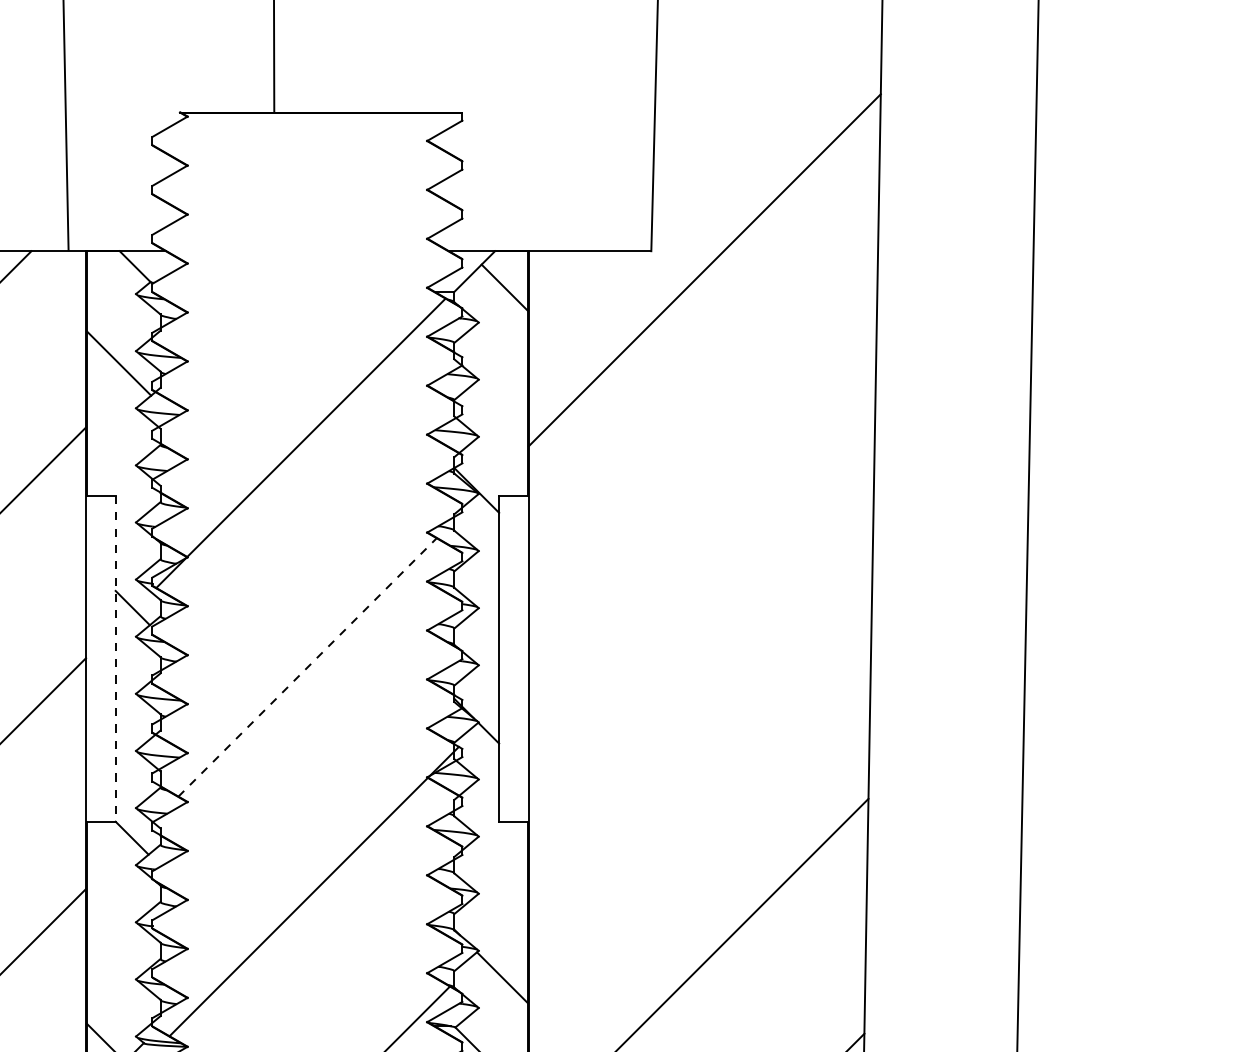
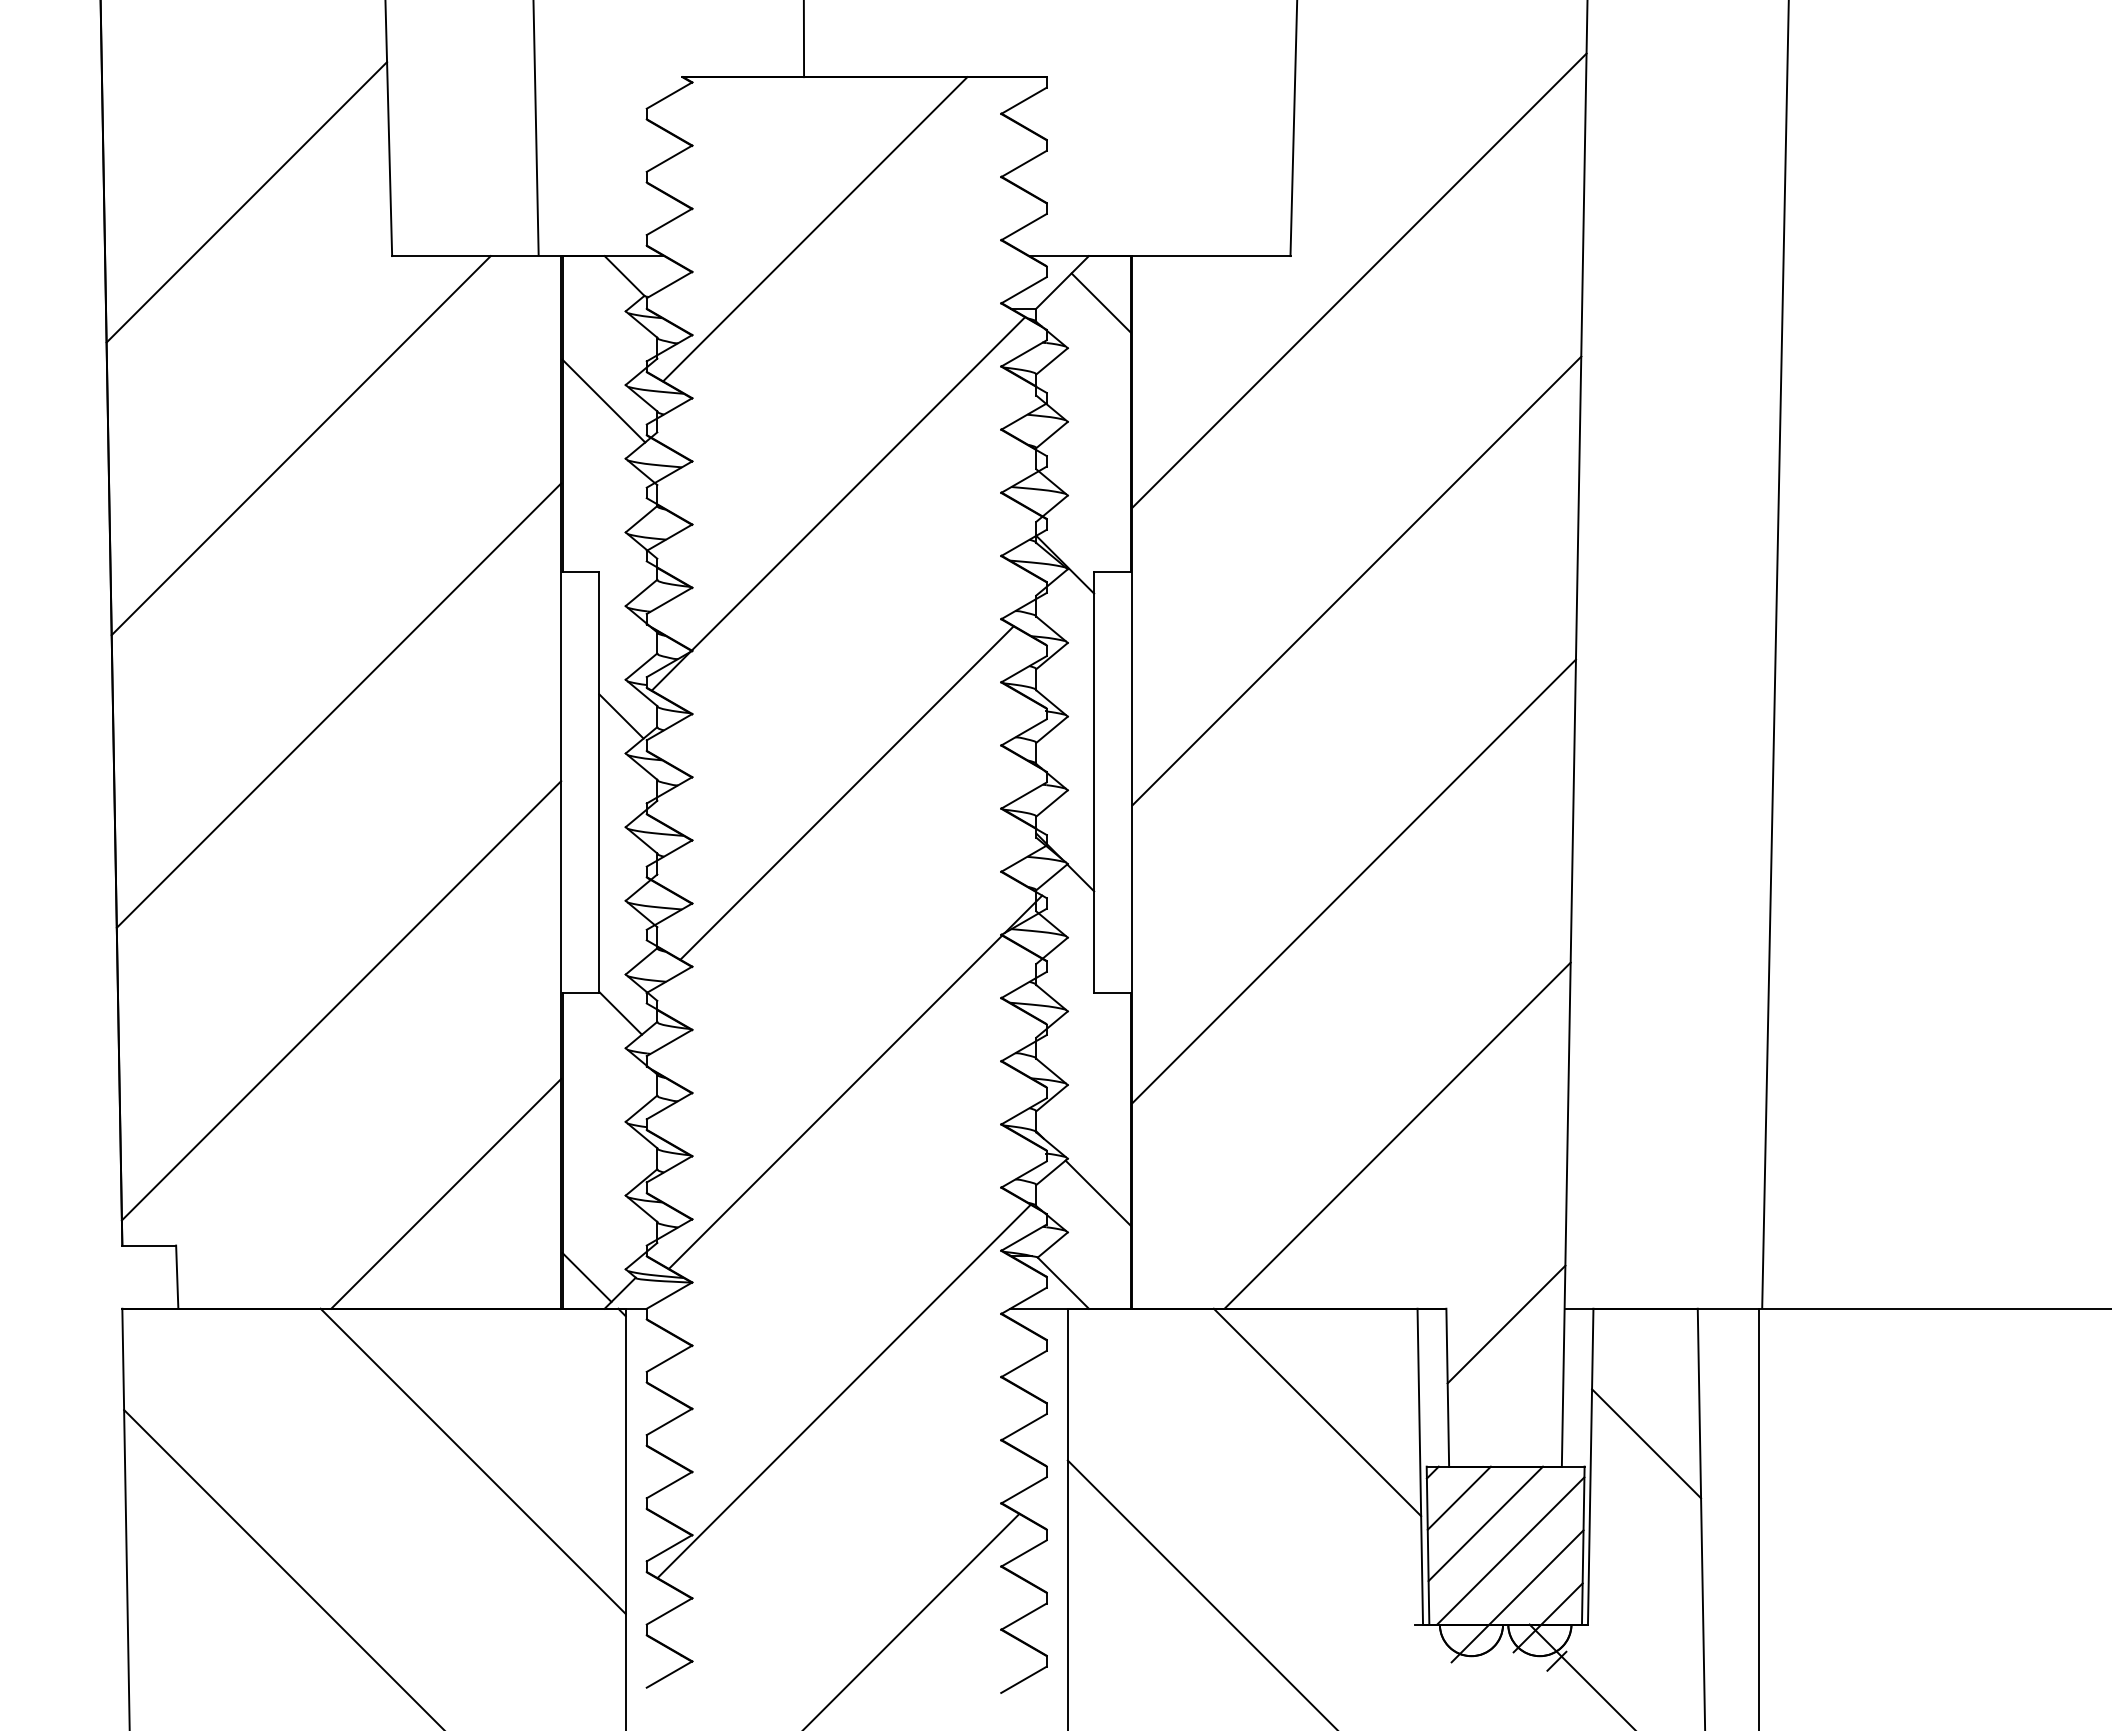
line: (283, 230) -> (815, 229), added
line: (702, 502) -> (1356, 580), added
line: (115, 659) -> (599, 782), dashed -> solid
line: (307, 667) -> (847, 793), dashed -> solid
line: (700, 735) -> (1353, 881), added

